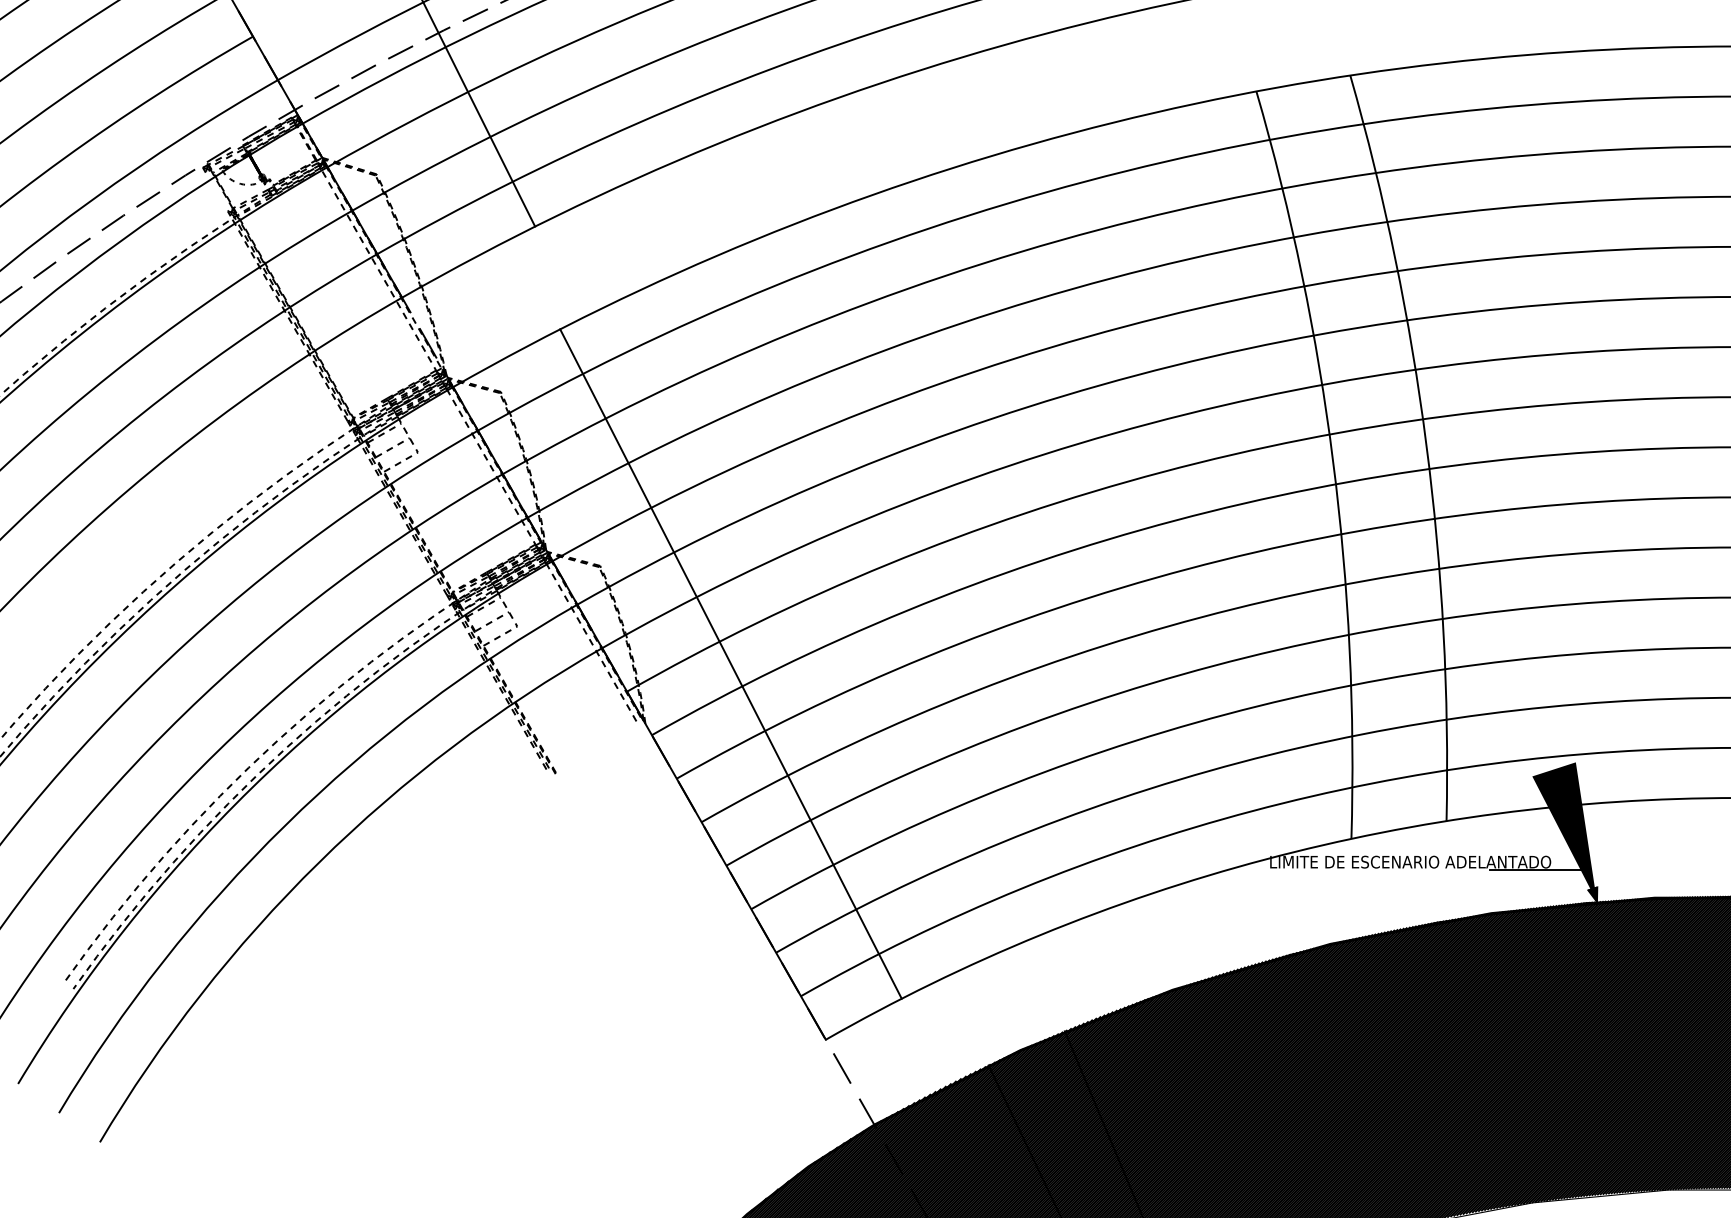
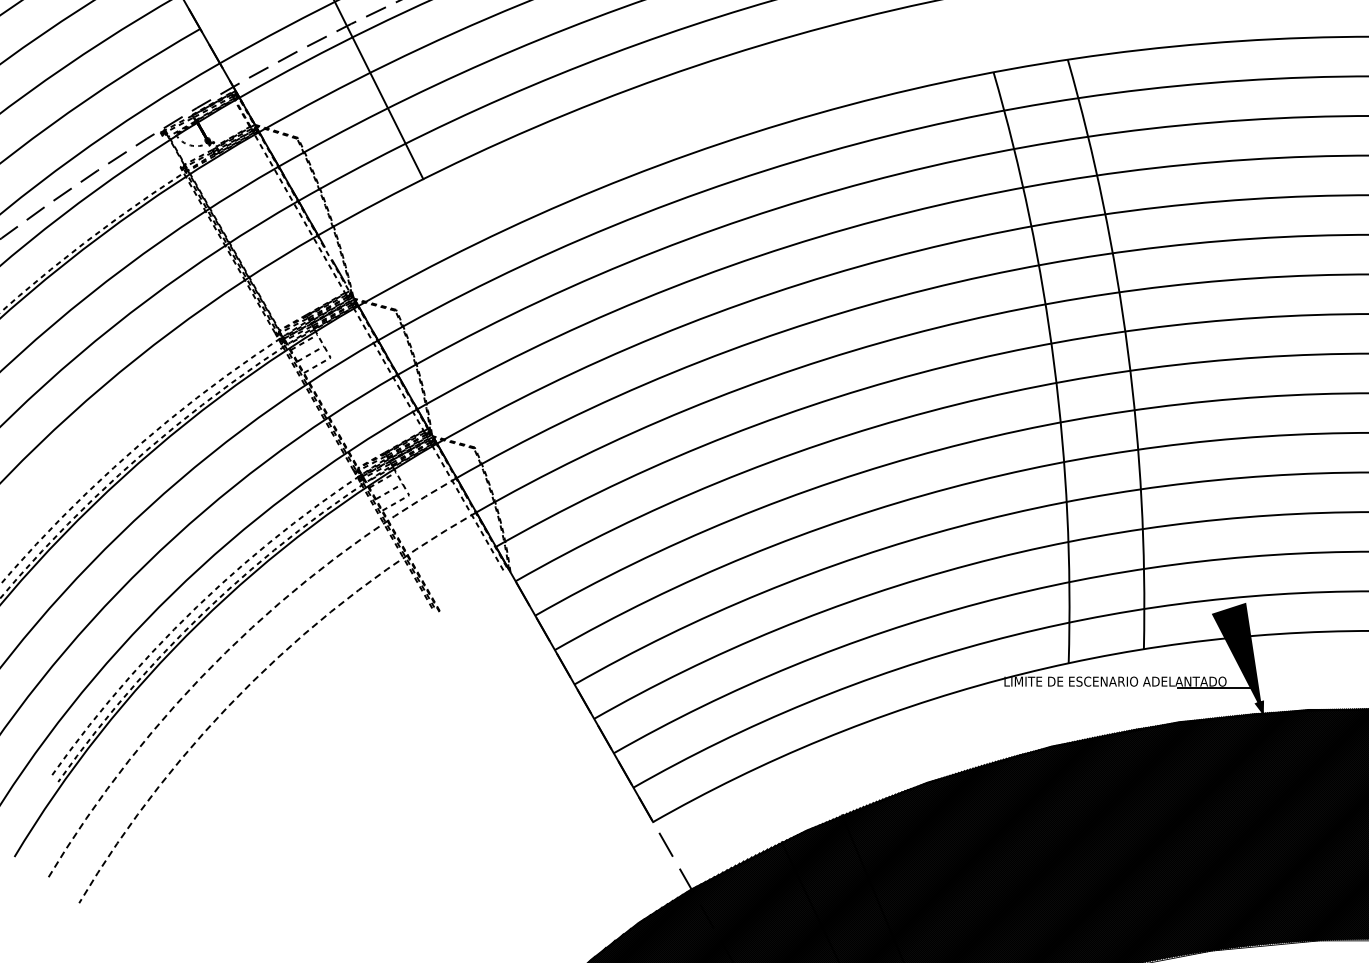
line: (731, 663) -> (578, 524), removed
arc: (284, 825) -> (225, 652), solid -> dashed
arc: (319, 863) -> (252, 682), solid -> dashed

